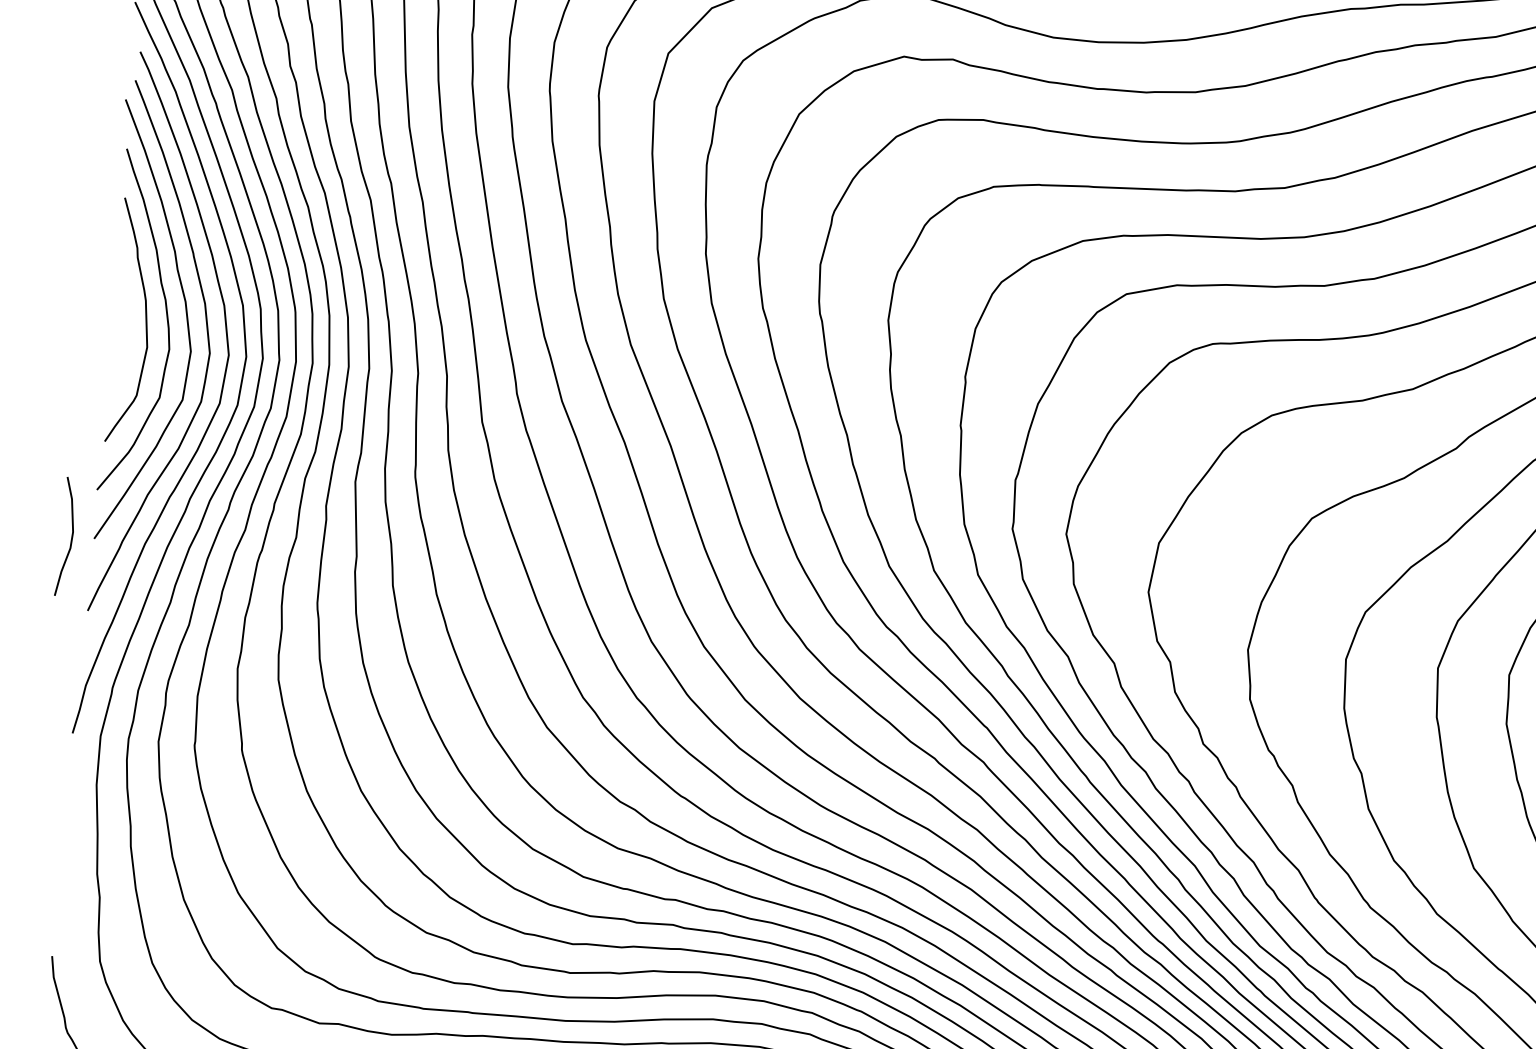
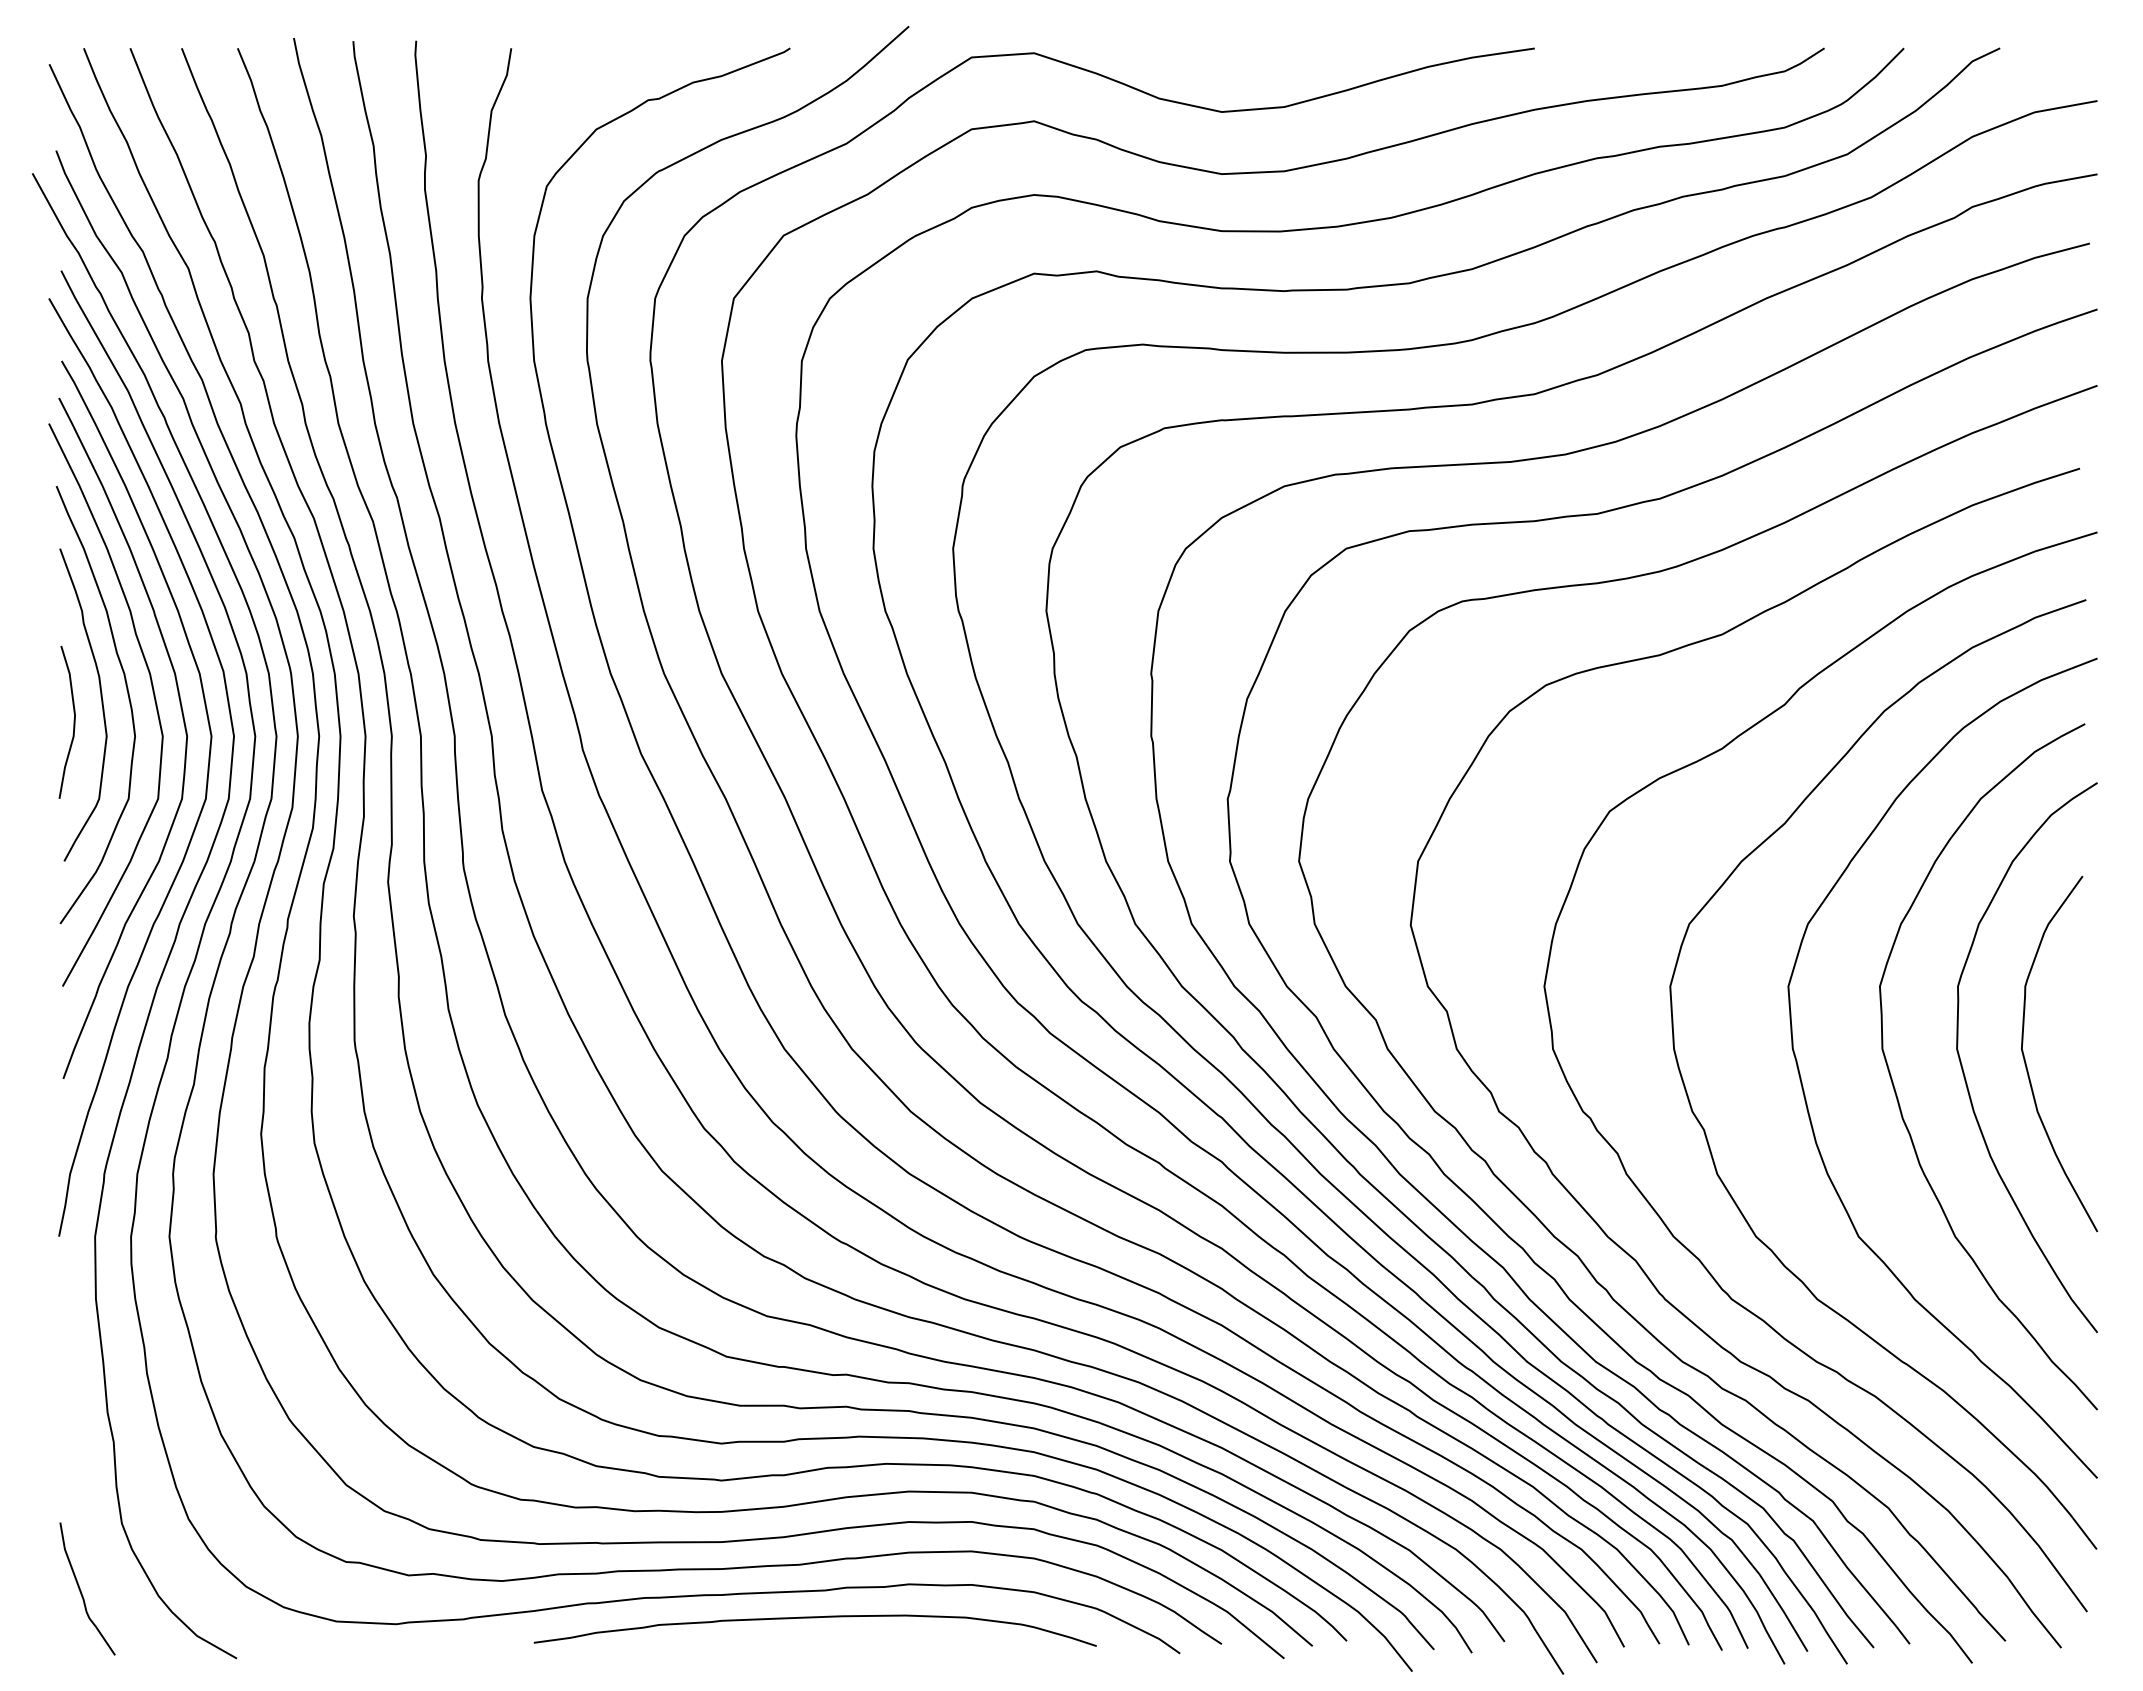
curve: (71, 536) -> (73, 721), moved

